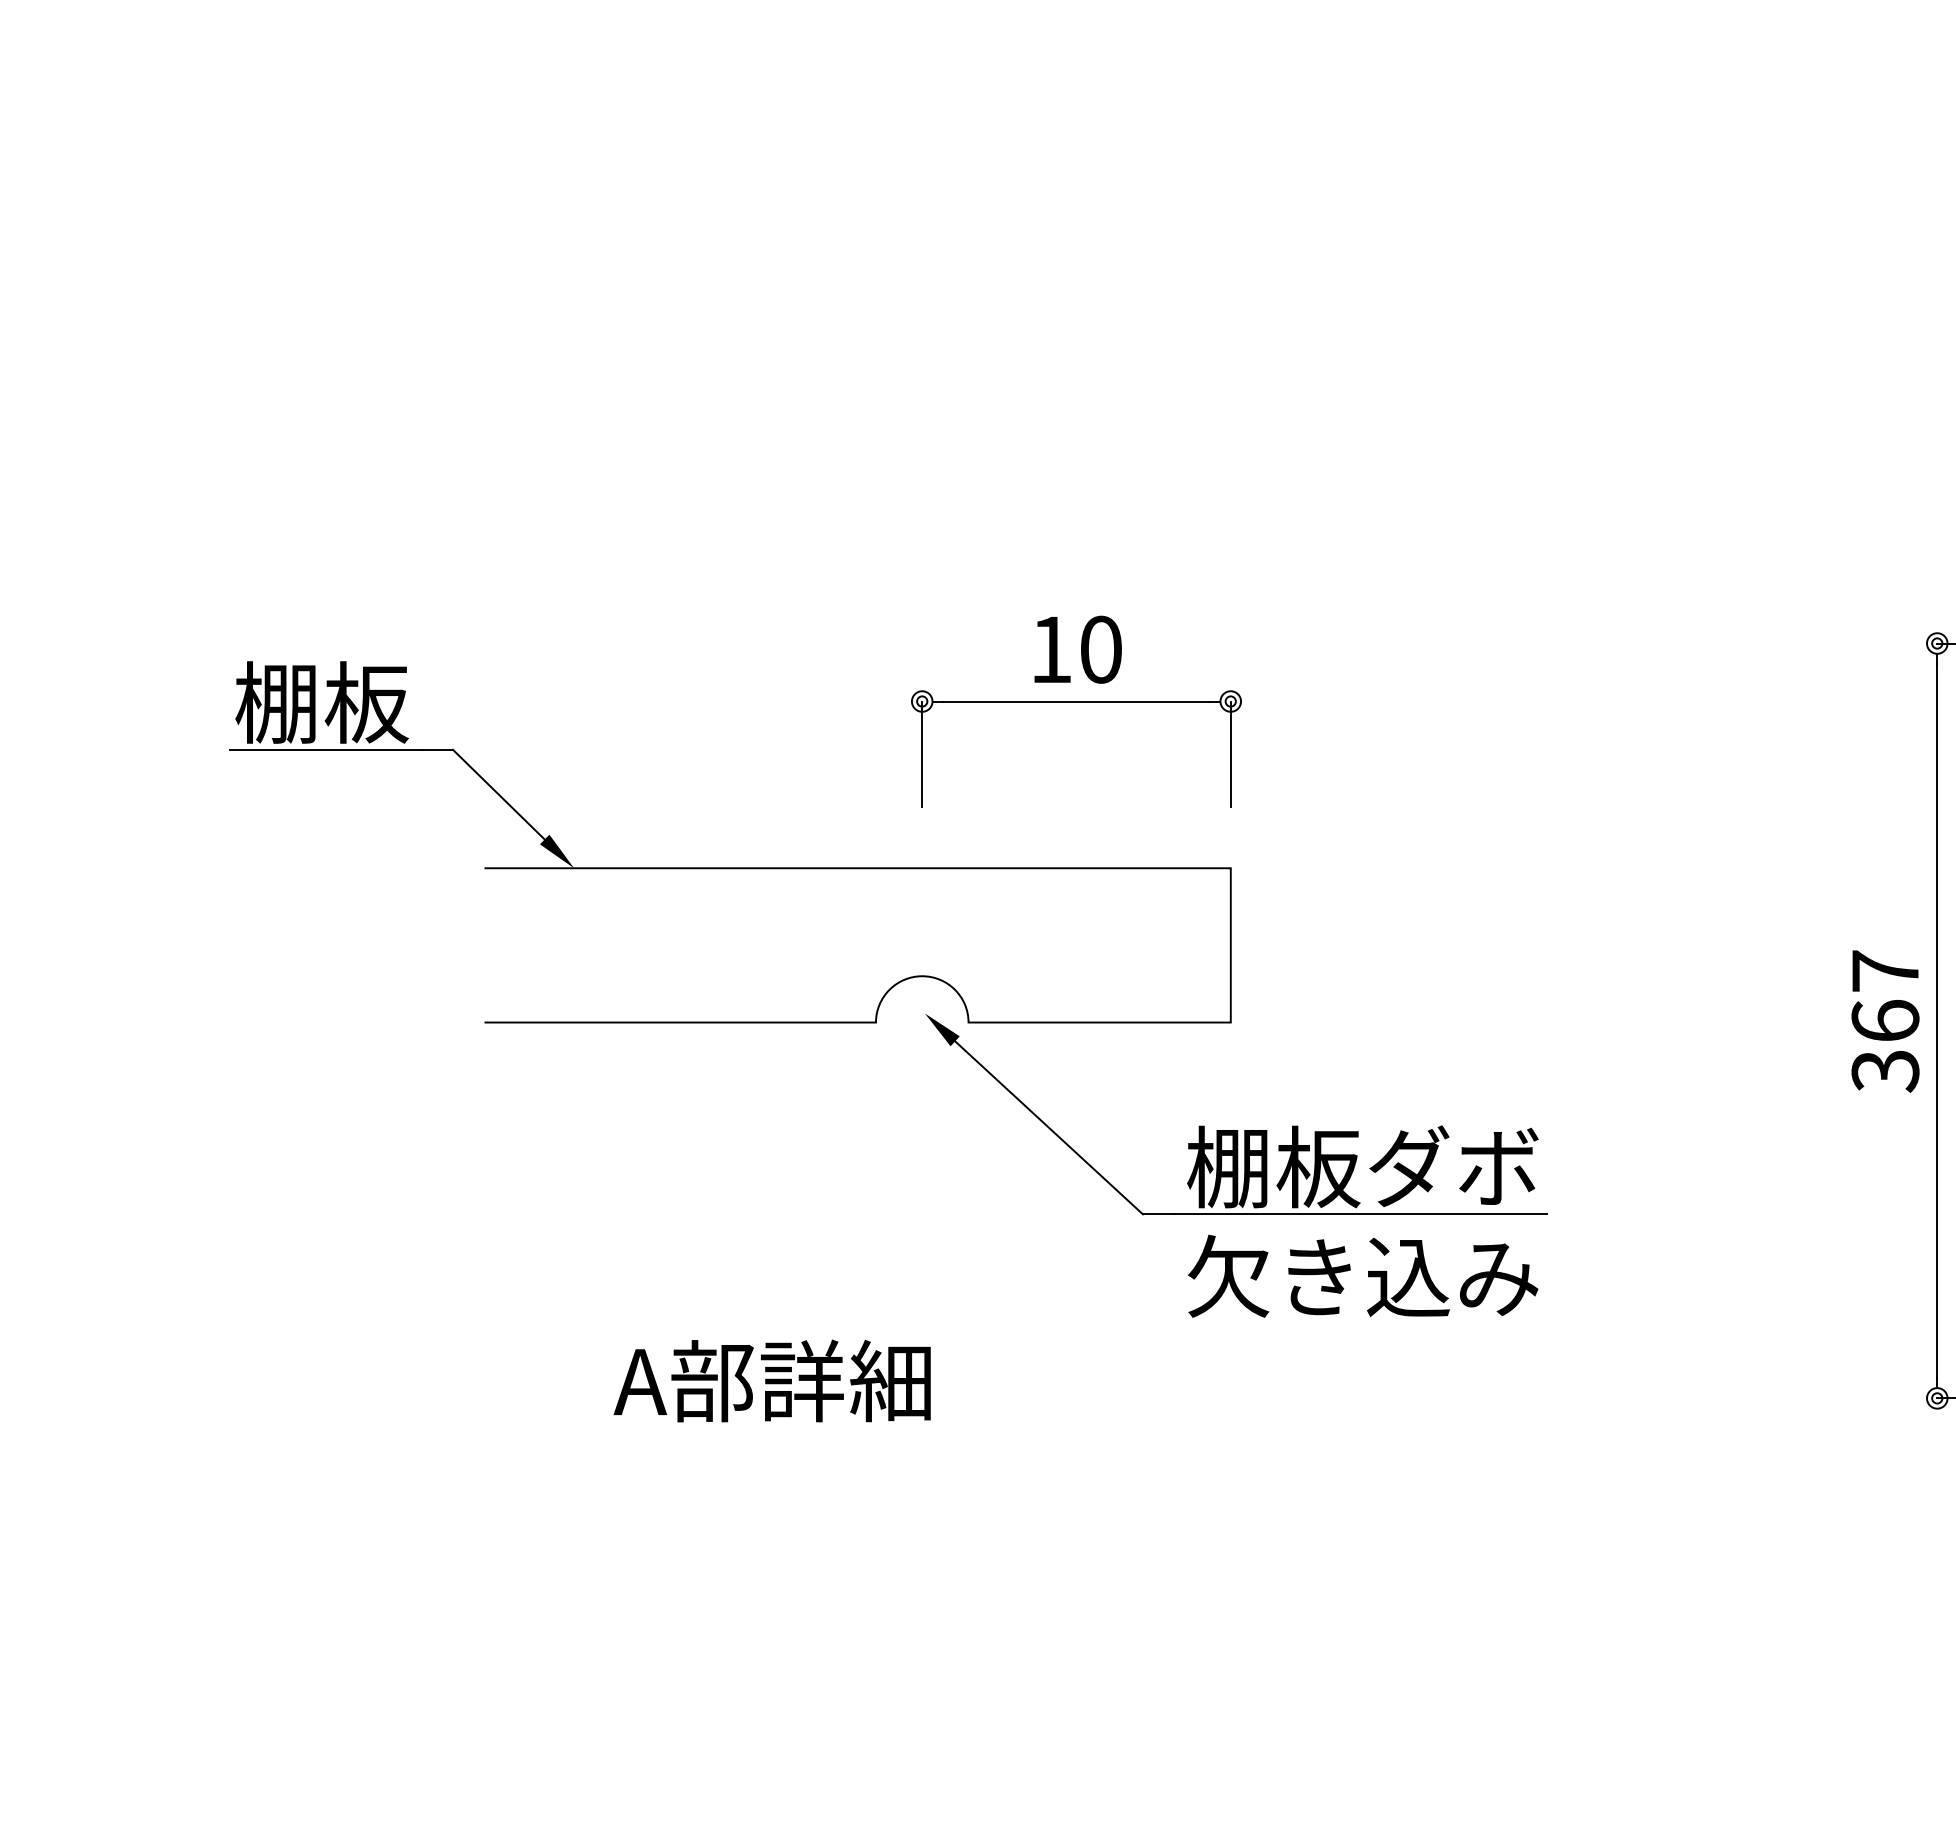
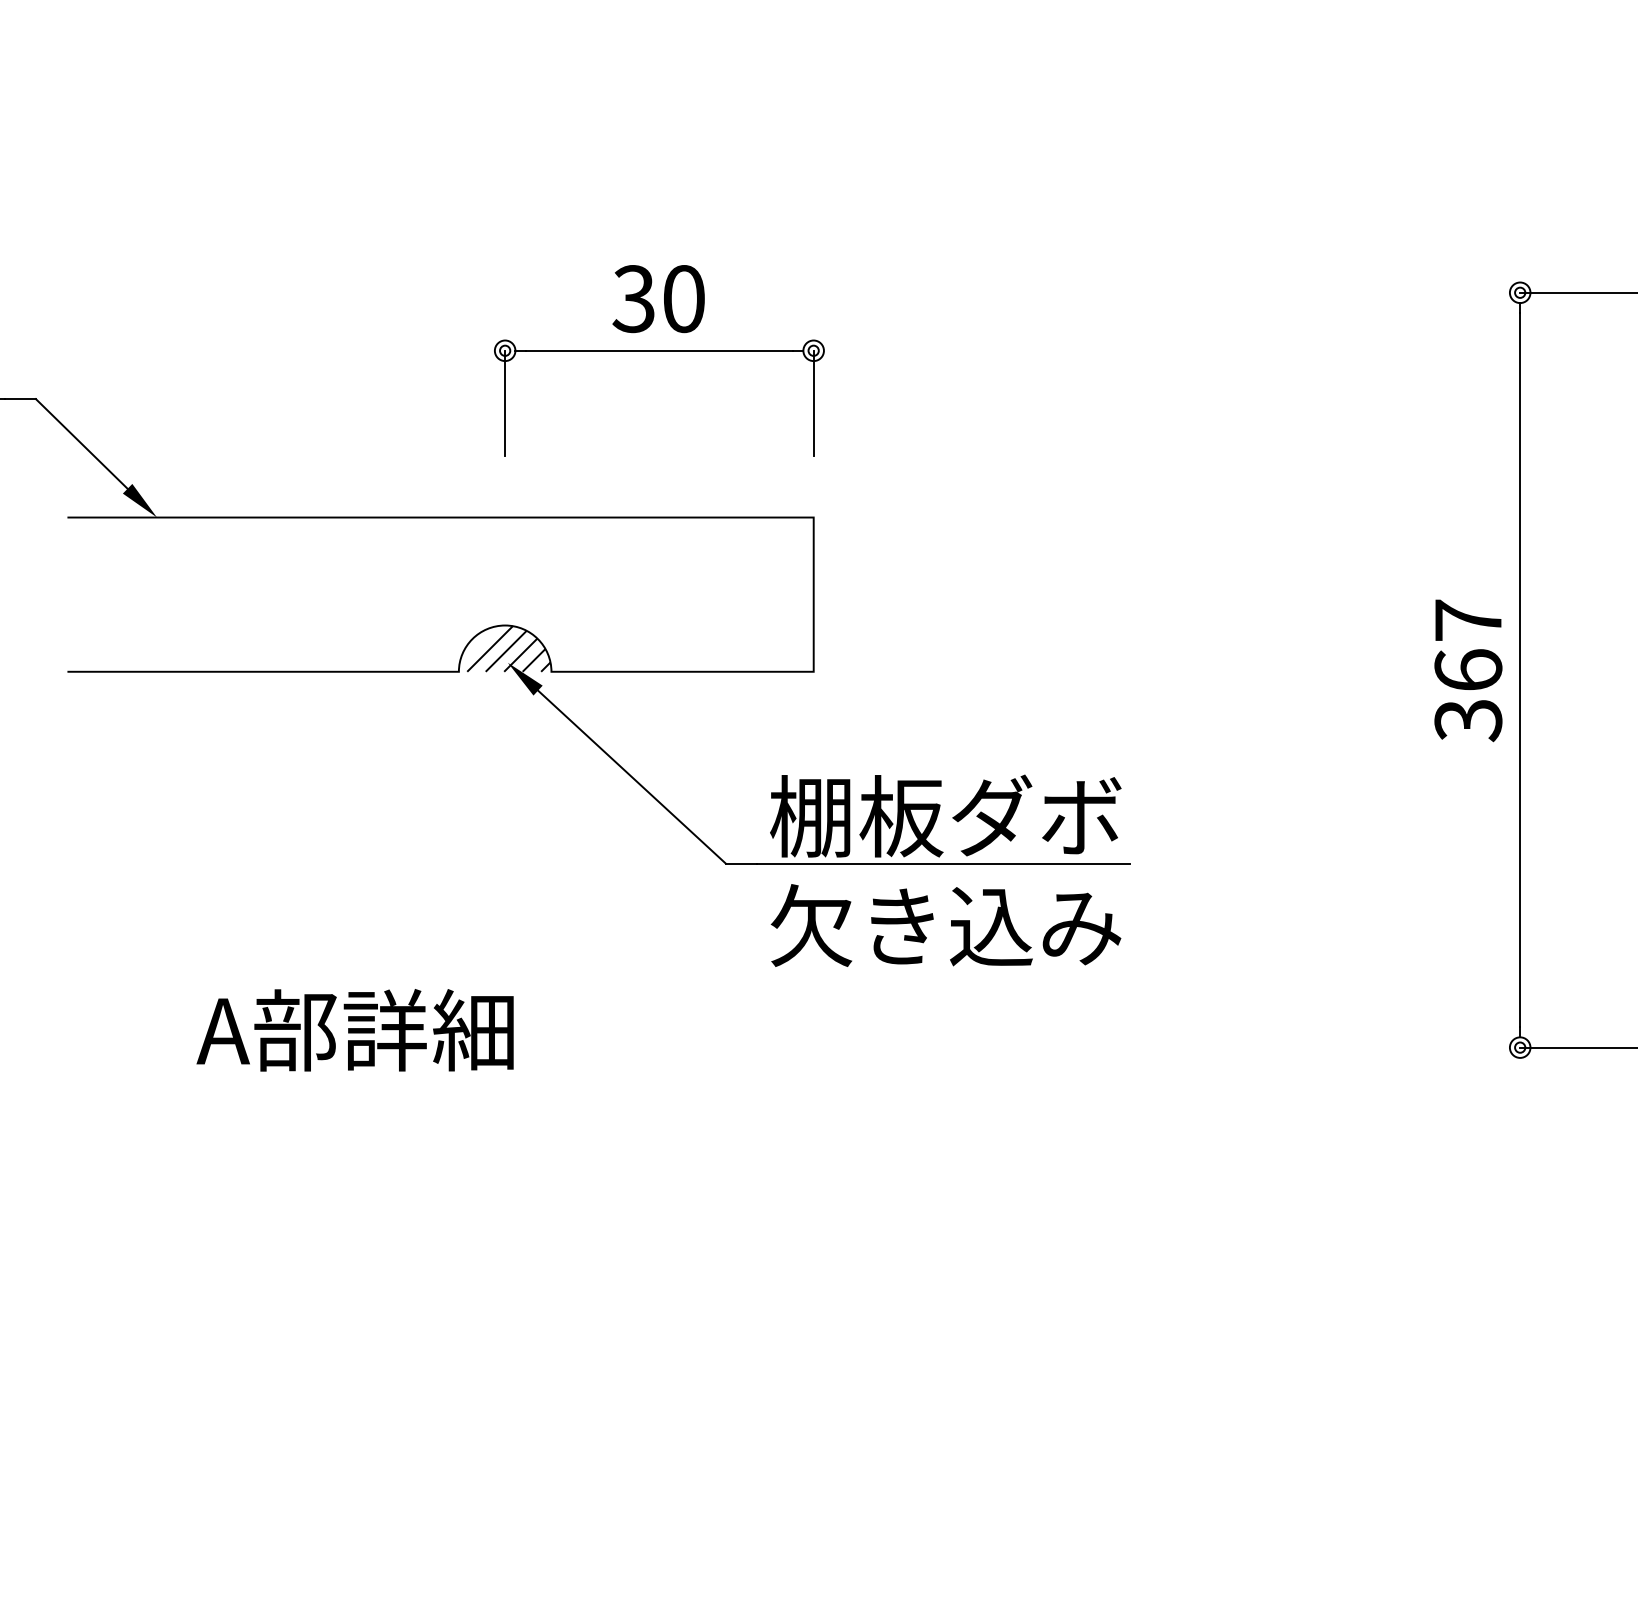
text: (1050, 649) -> (633, 298), 10 -> 30
hatch: (925, 999) -> (508, 648), added

